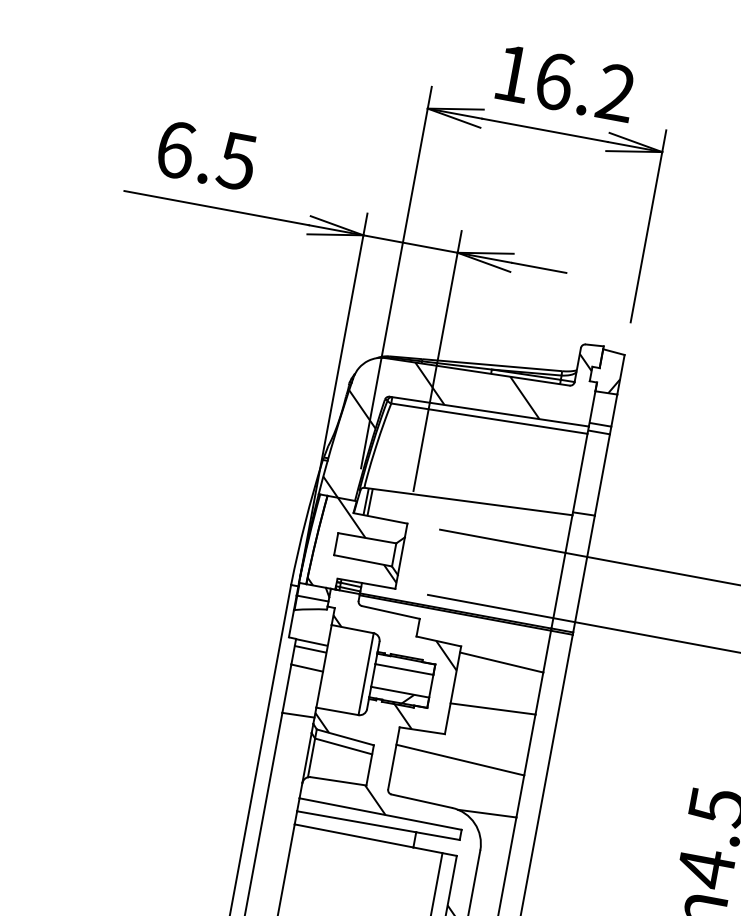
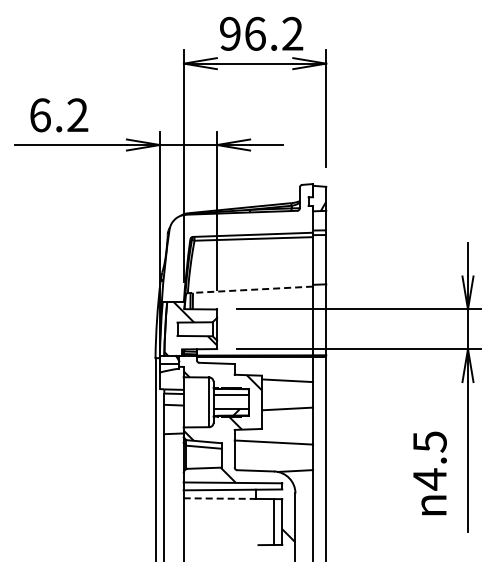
text: (513, 73) -> (230, 33), 16.2 -> 96.2
text: (236, 161) -> (77, 115), 6.5 -> 6.2
hatch: (456, 425) -> (235, 246), removed
line: (468, 500) -> (250, 289), solid -> dashed
line: (355, 835) -> (220, 498), solid -> dashed

